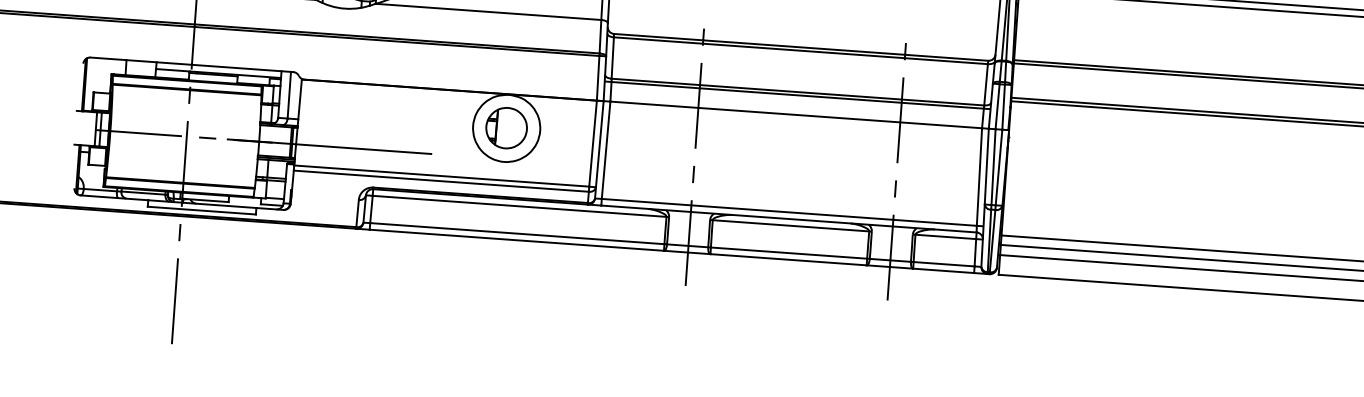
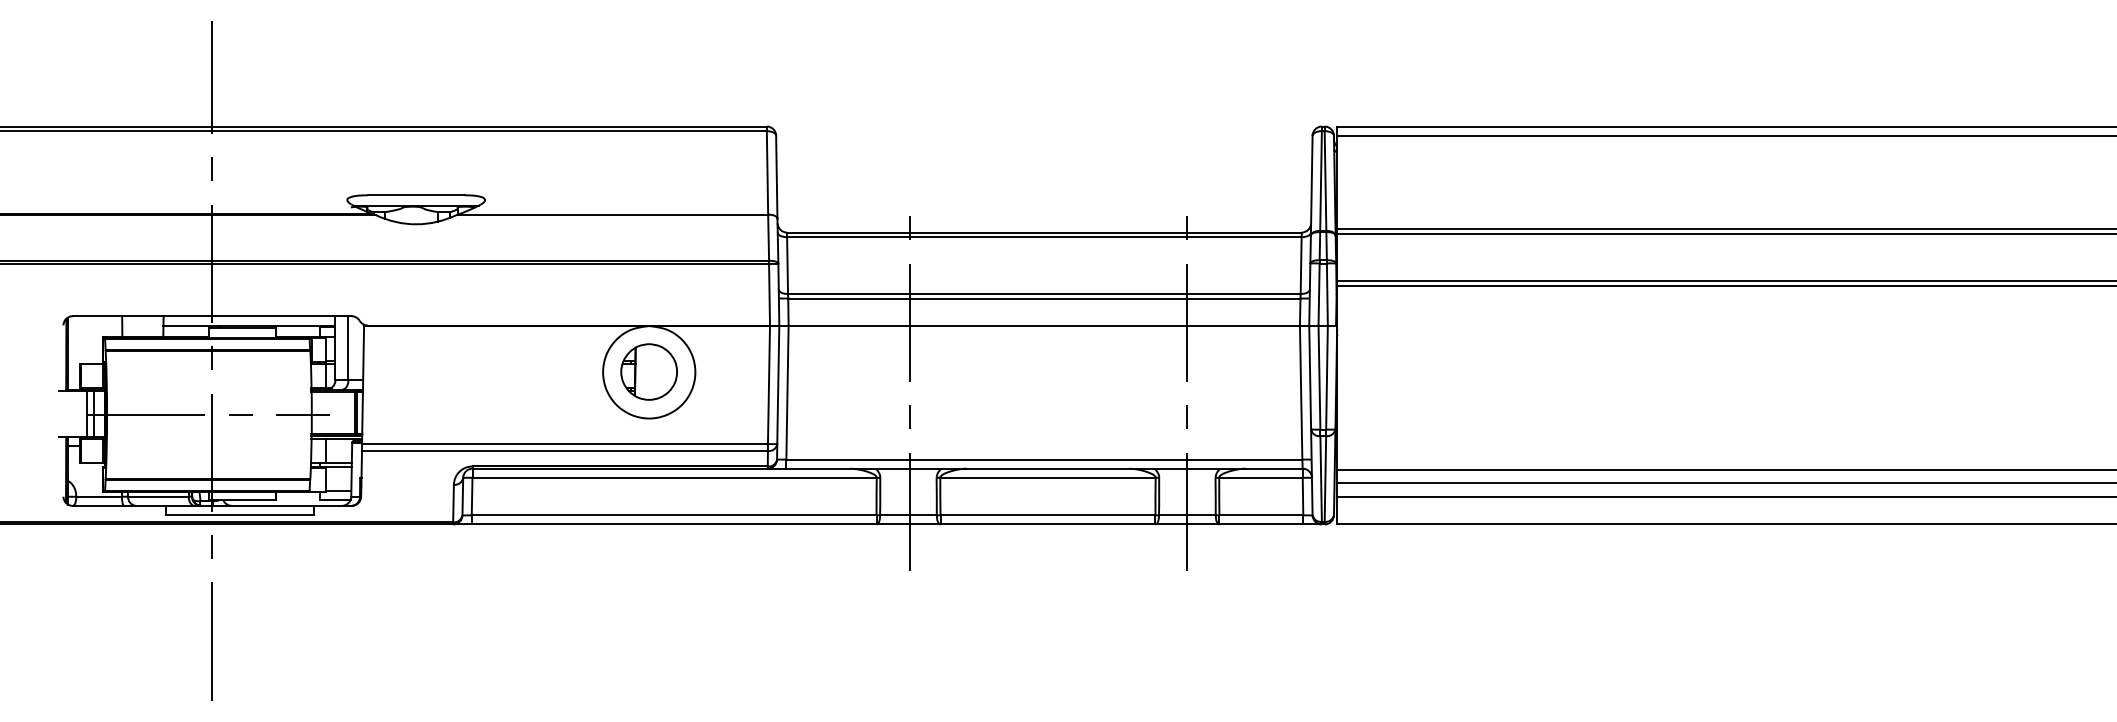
line: (329, 146) -> (408, 414), removed

